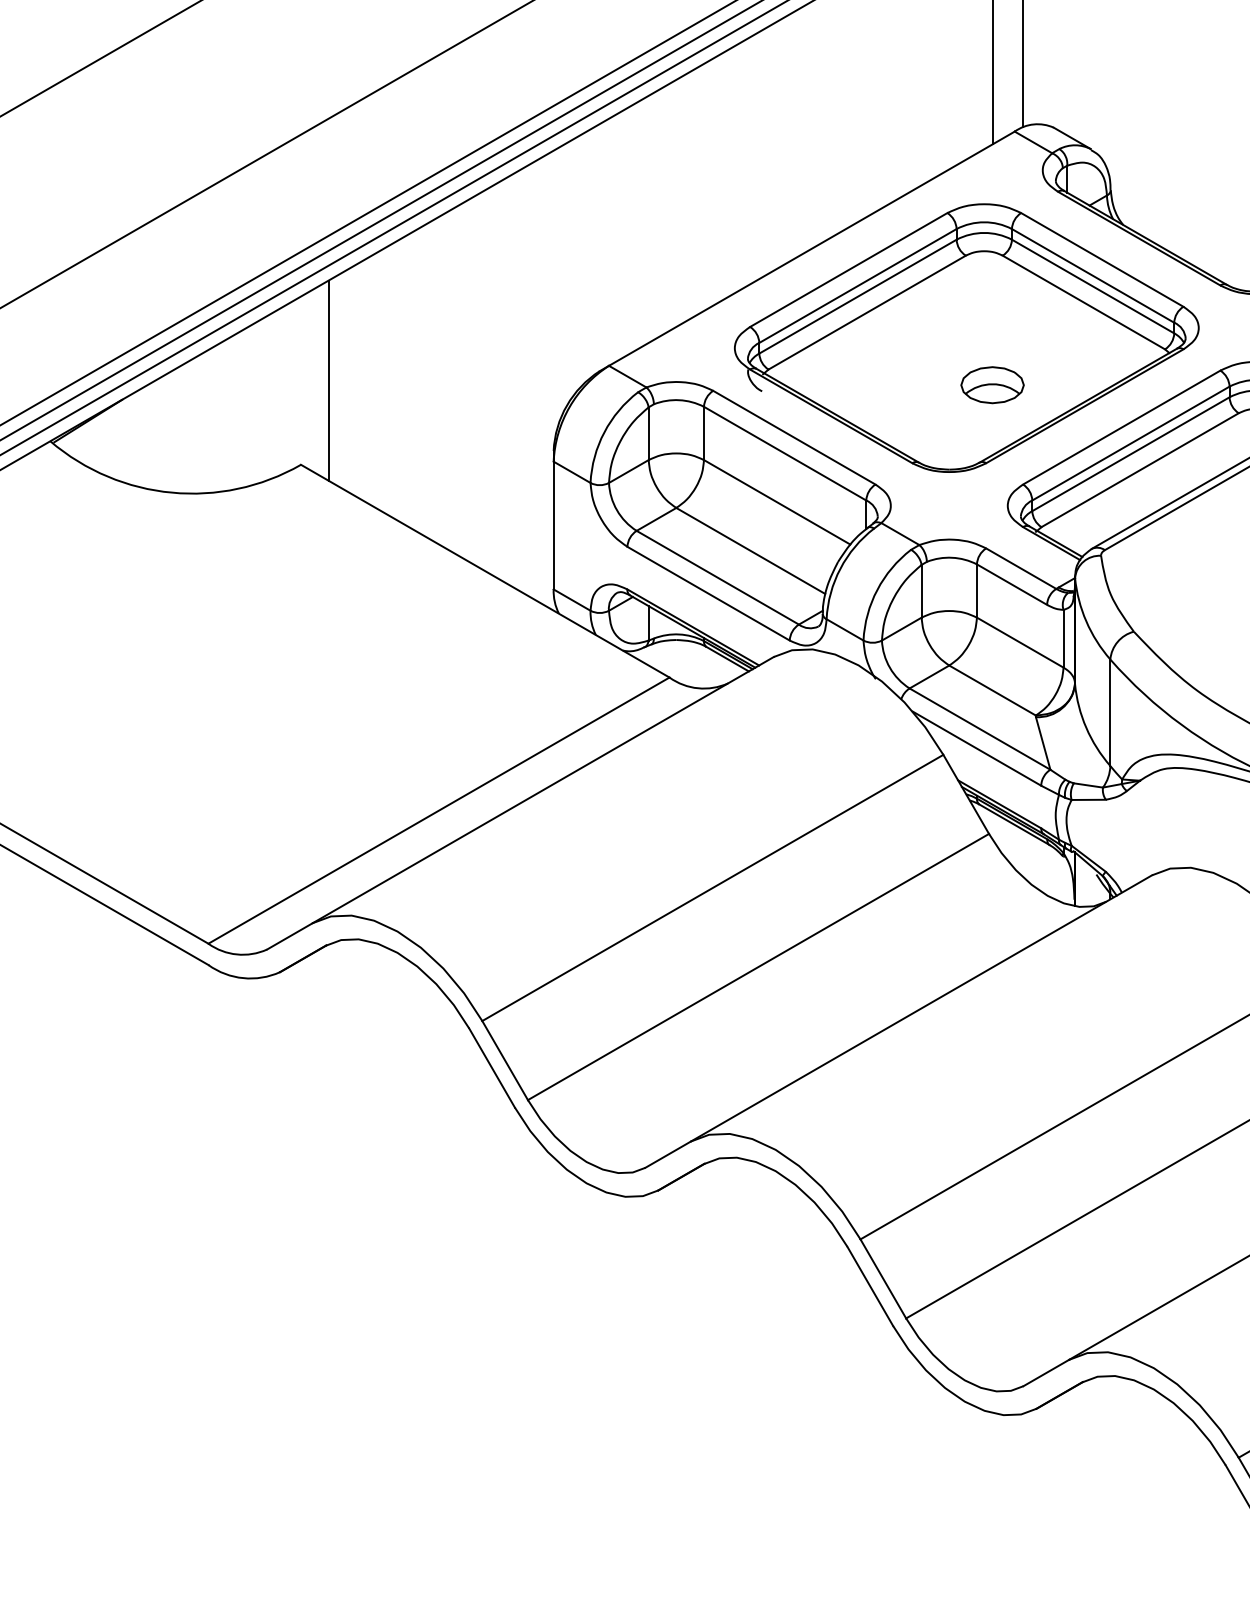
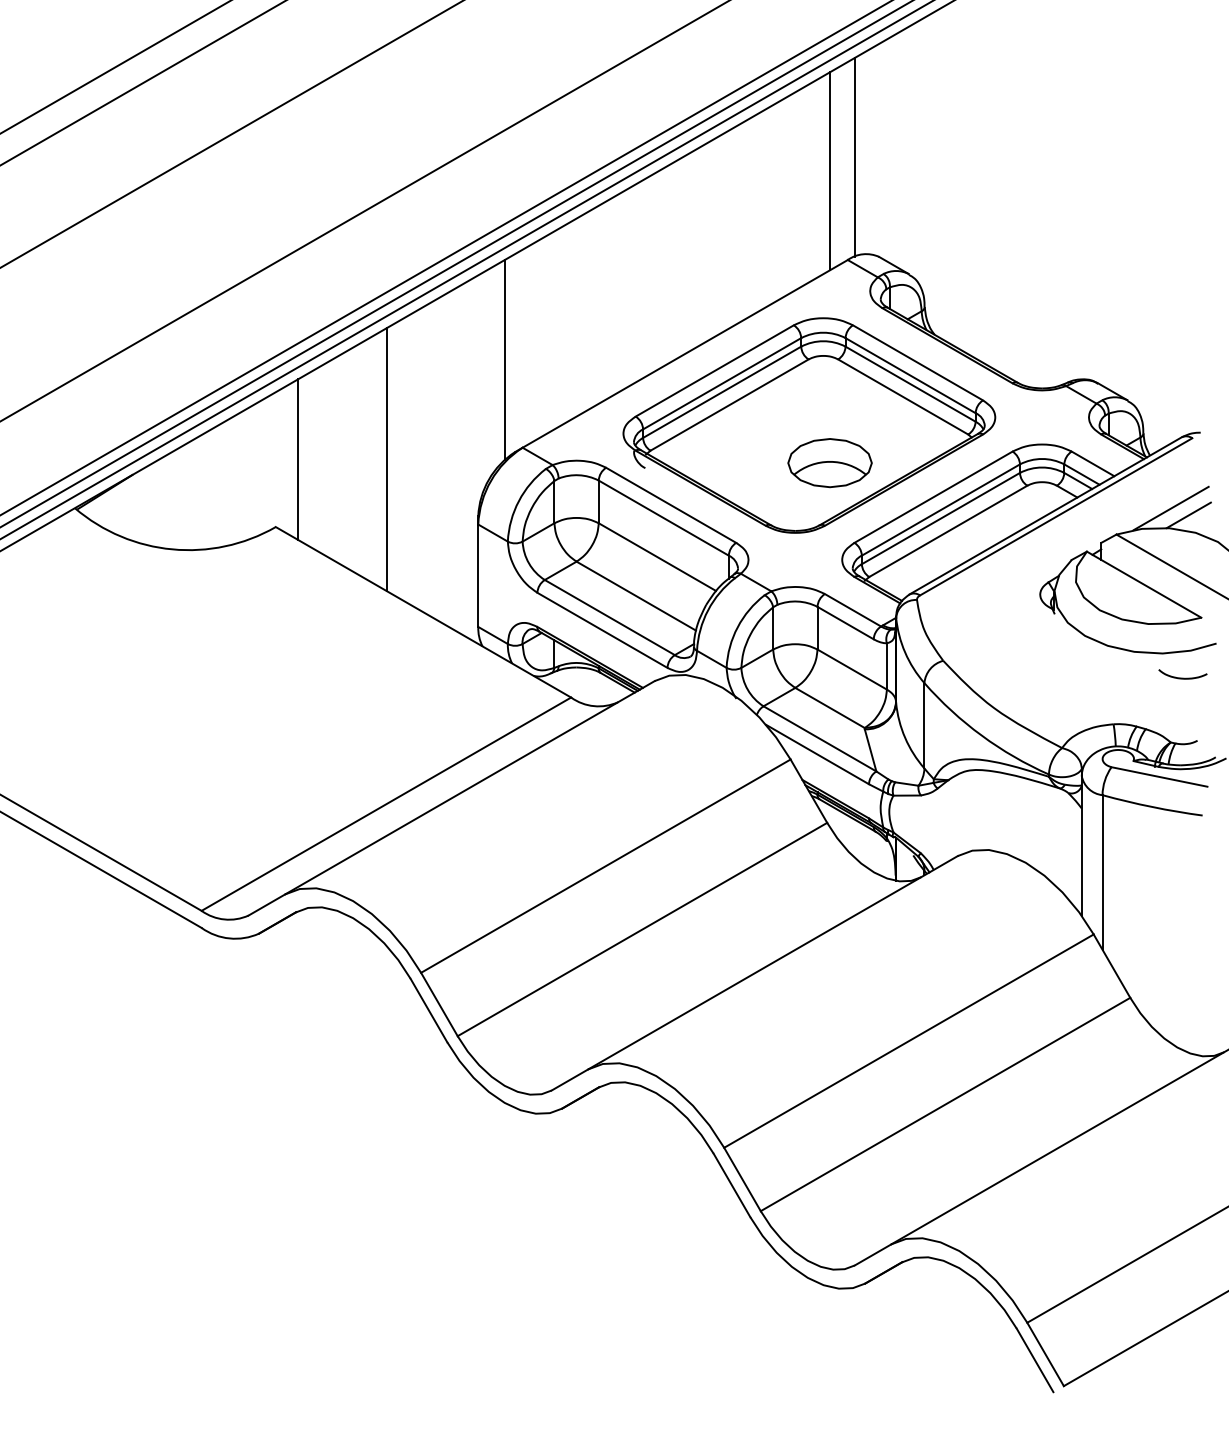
line: (586, 255) -> (504, 359), added
line: (439, 380) -> (386, 459), added
part: (991, 385) -> (829, 463), size x1.67

